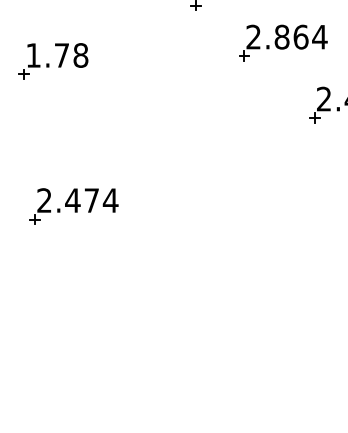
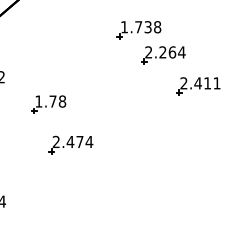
text: (281, 37) -> (162, 52), 2.864 -> 2.264
part: (52, 61) -> (48, 104), moved
part: (72, 205) -> (70, 144), moved

